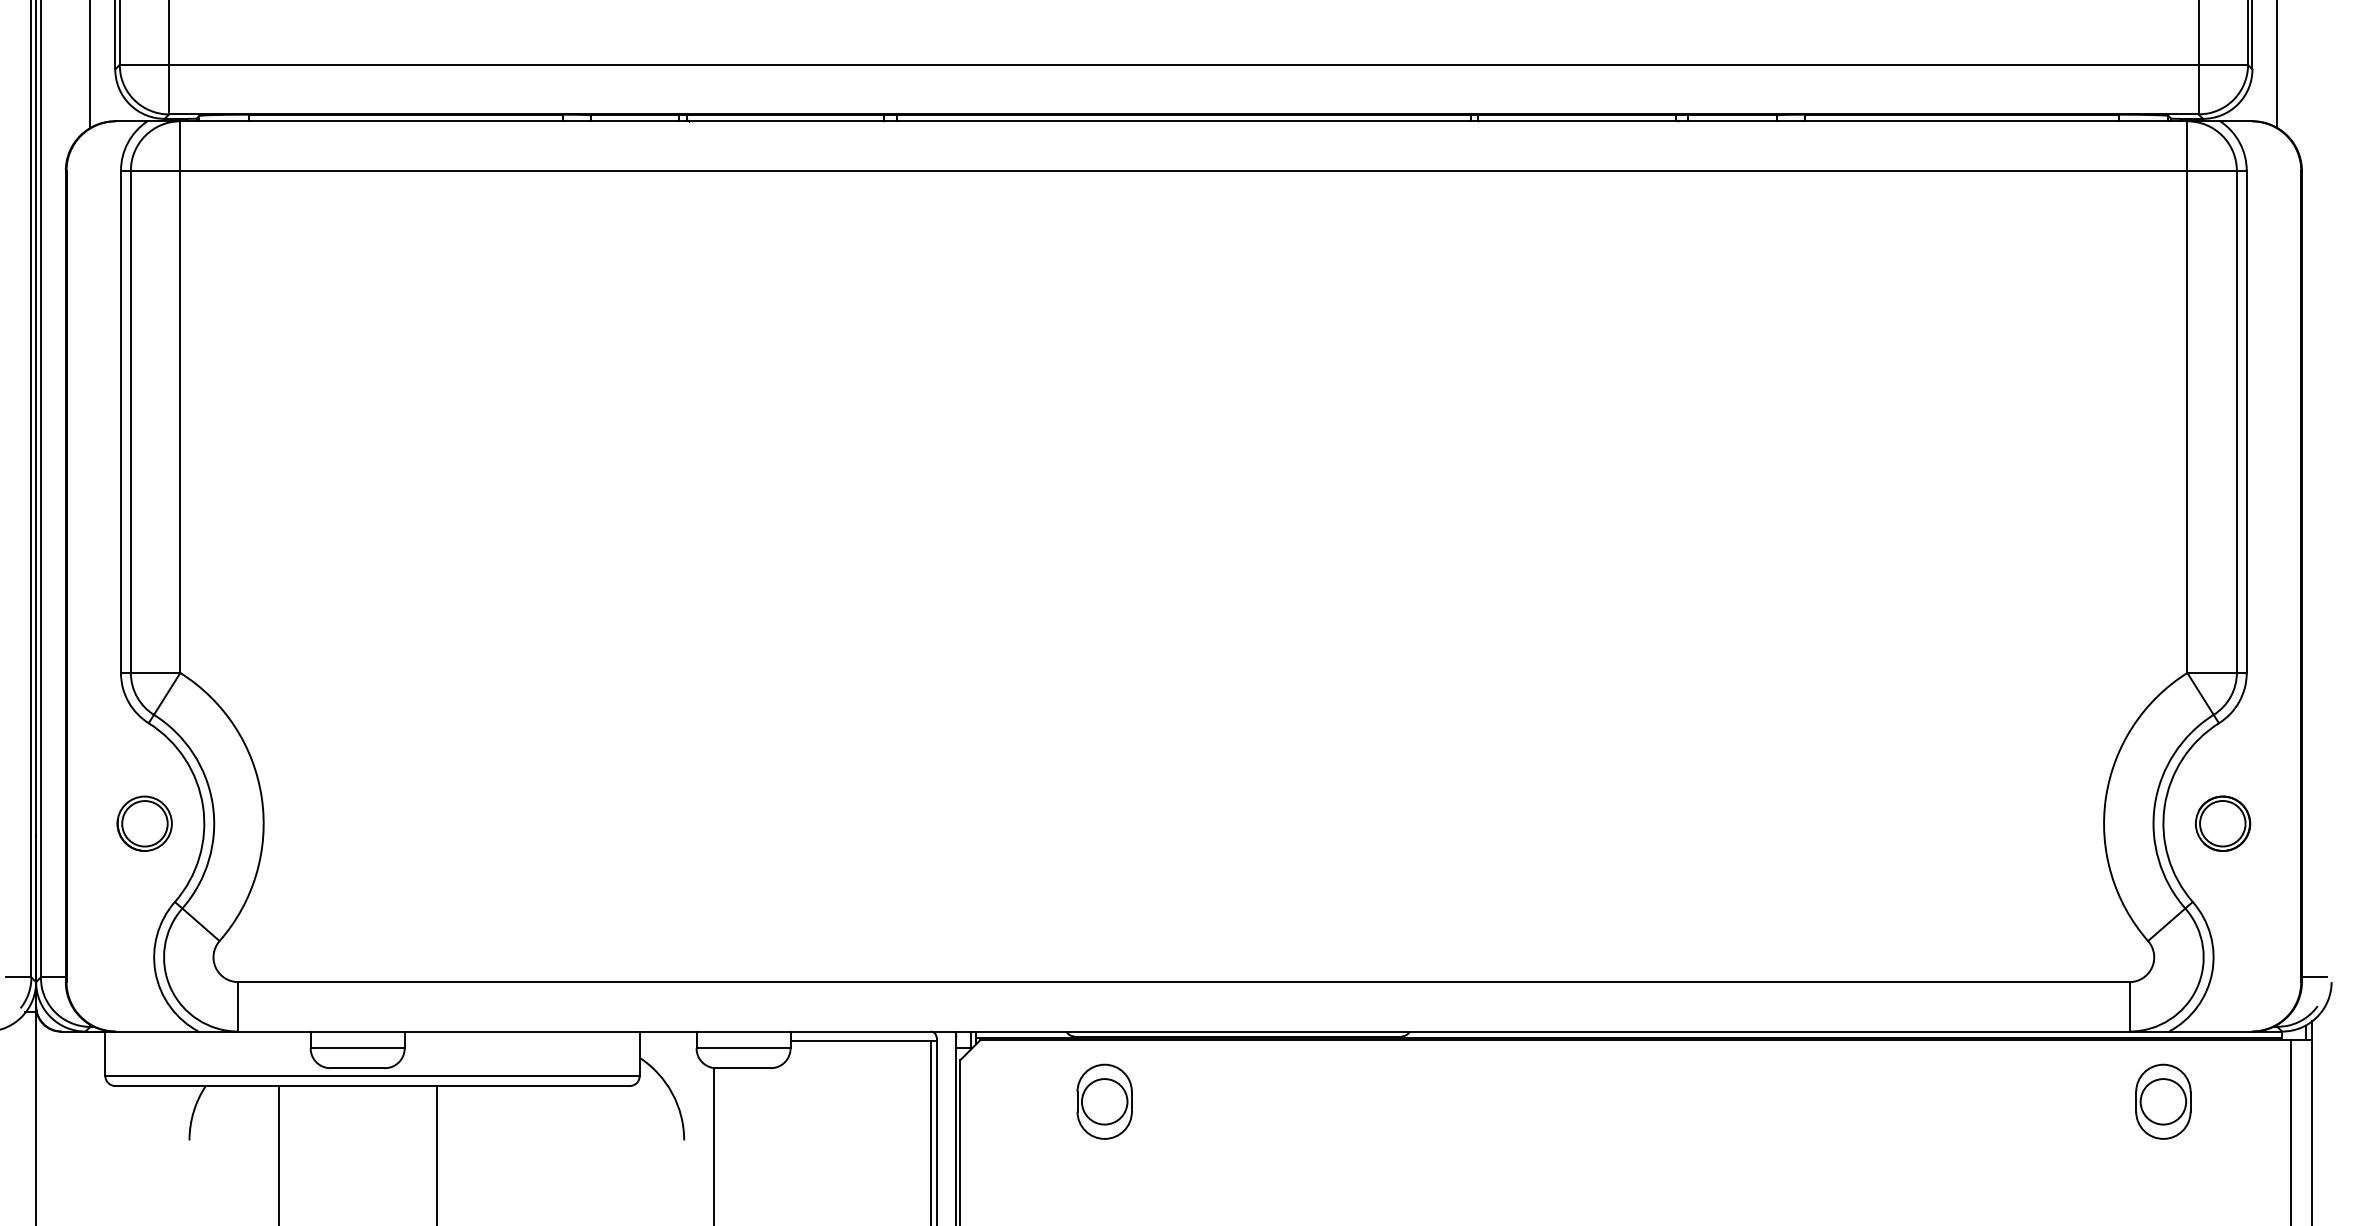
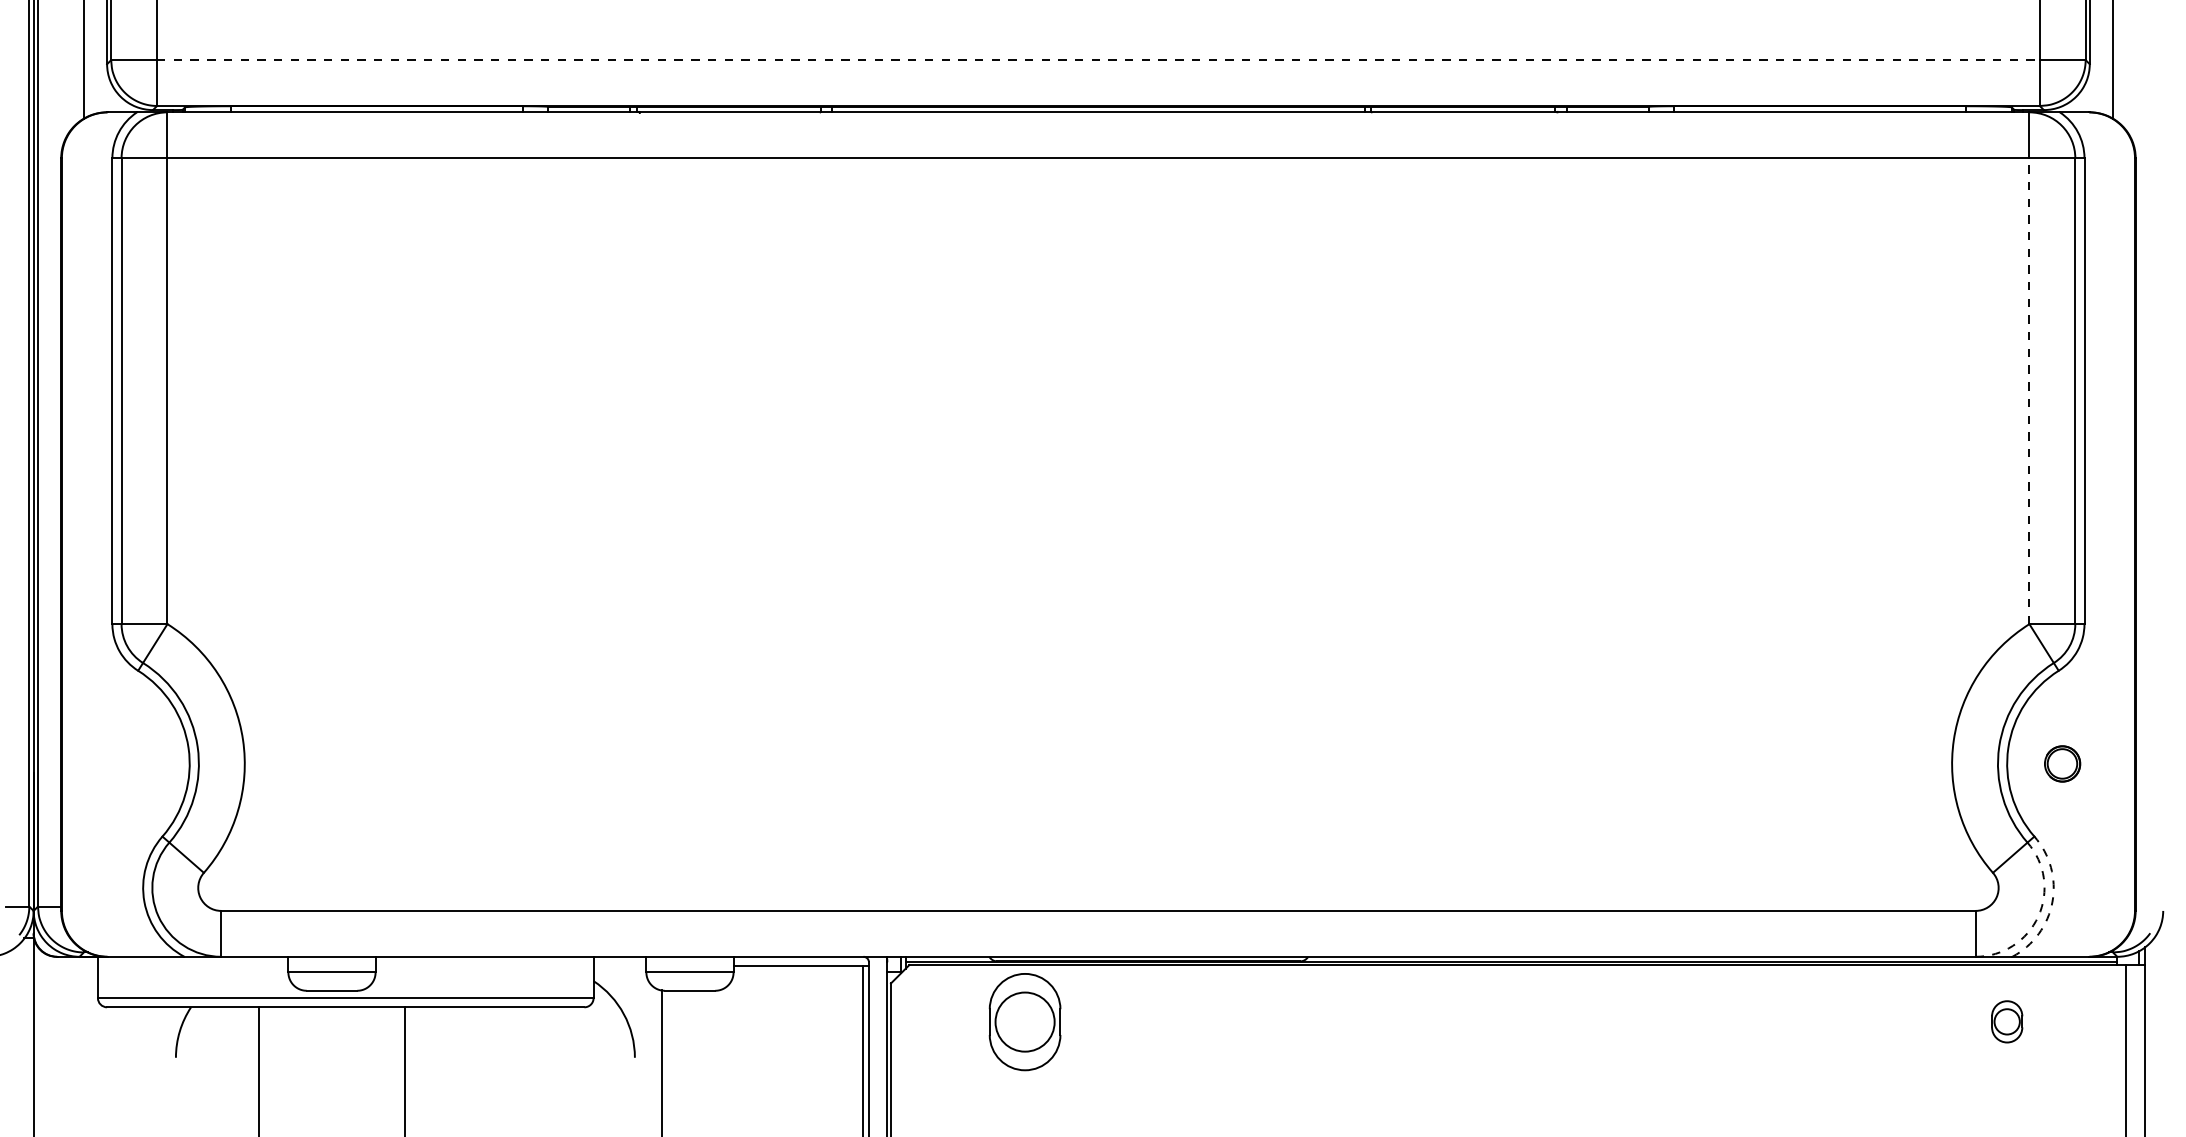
line: (1183, 64) -> (1098, 59), solid -> dashed
line: (2187, 421) -> (2029, 390), solid -> dashed
part: (144, 823) -> (134, 763), removed
part: (2223, 823) -> (2062, 763), size x0.7
arc: (2212, 972) -> (2052, 902), solid -> dashed
line: (2313, 977) -> (2146, 906), removed
arc: (2197, 988) -> (2038, 916), solid -> dashed
part: (1104, 1101) -> (1024, 1021), size x1.4
part: (2163, 1101) -> (2007, 1021), size x0.6

